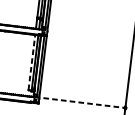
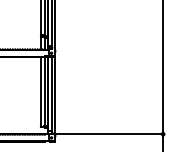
line: (31, 62) -> (40, 92), dashed -> solid
line: (80, 102) -> (106, 134), dashed -> solid

